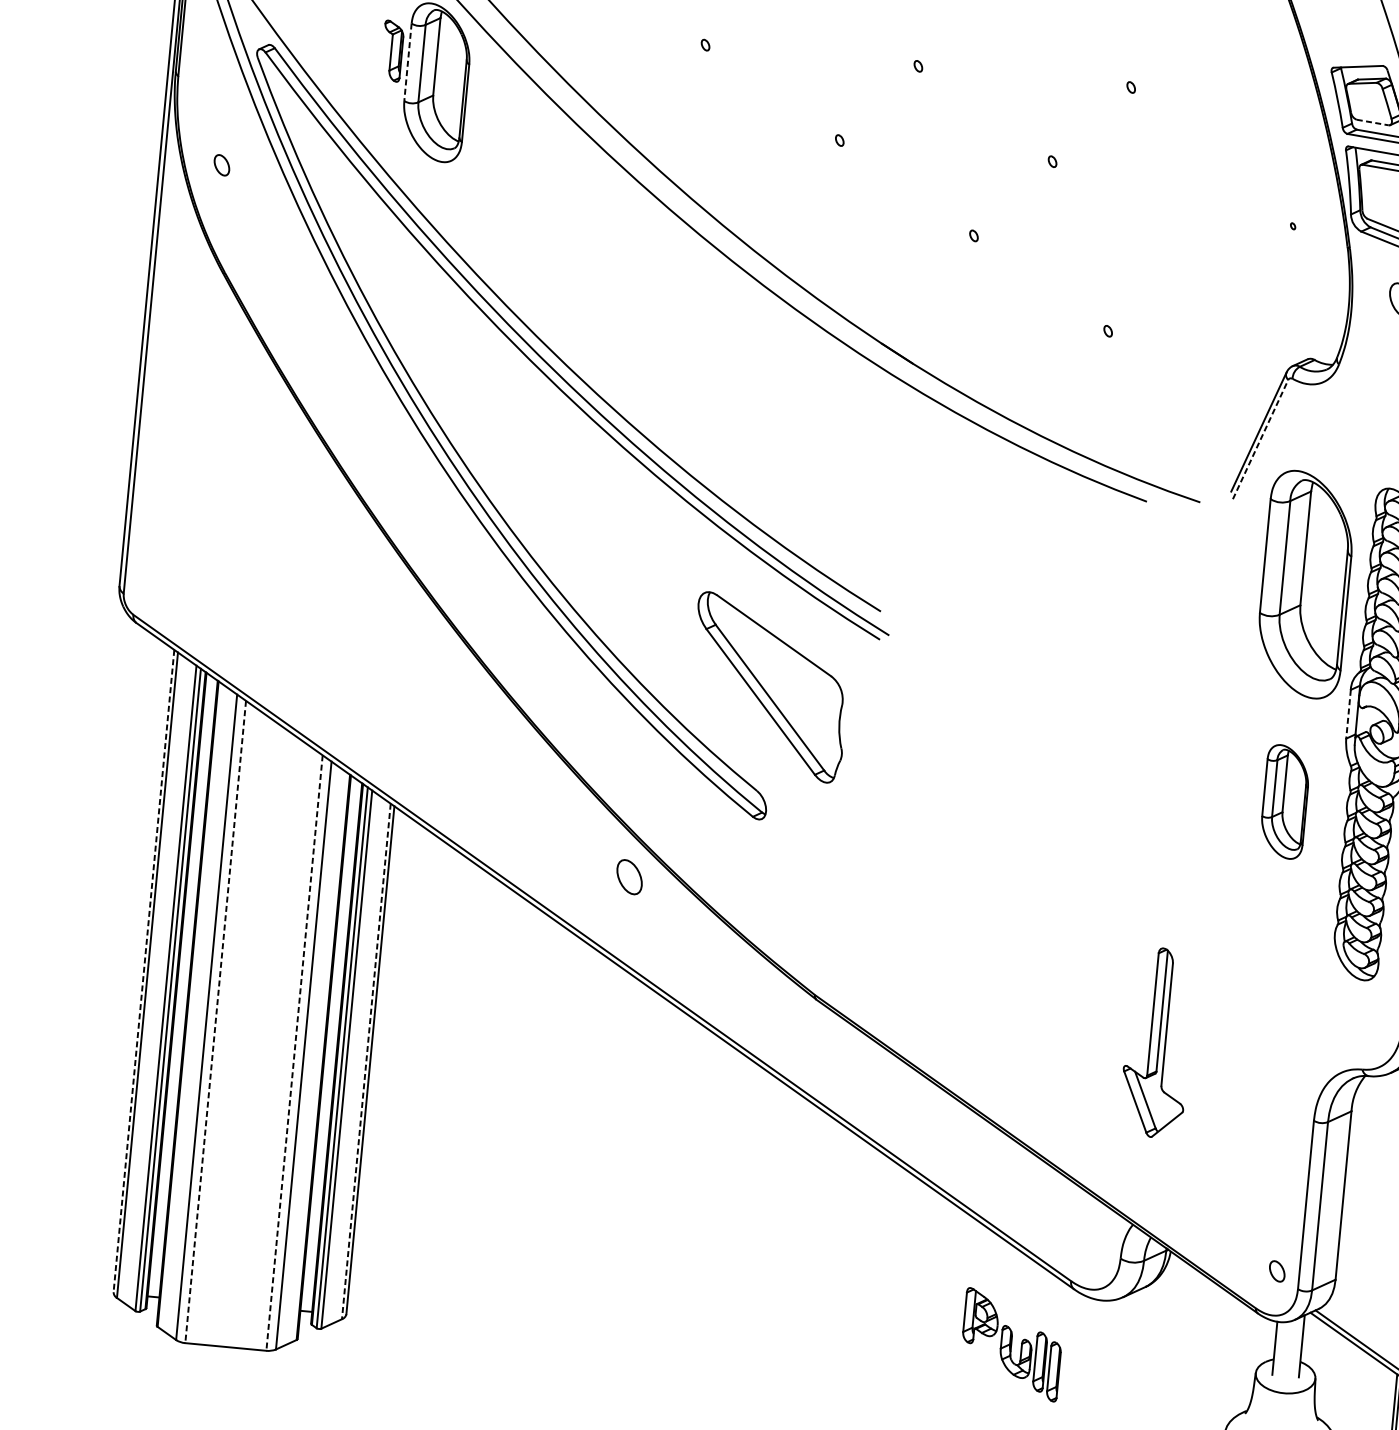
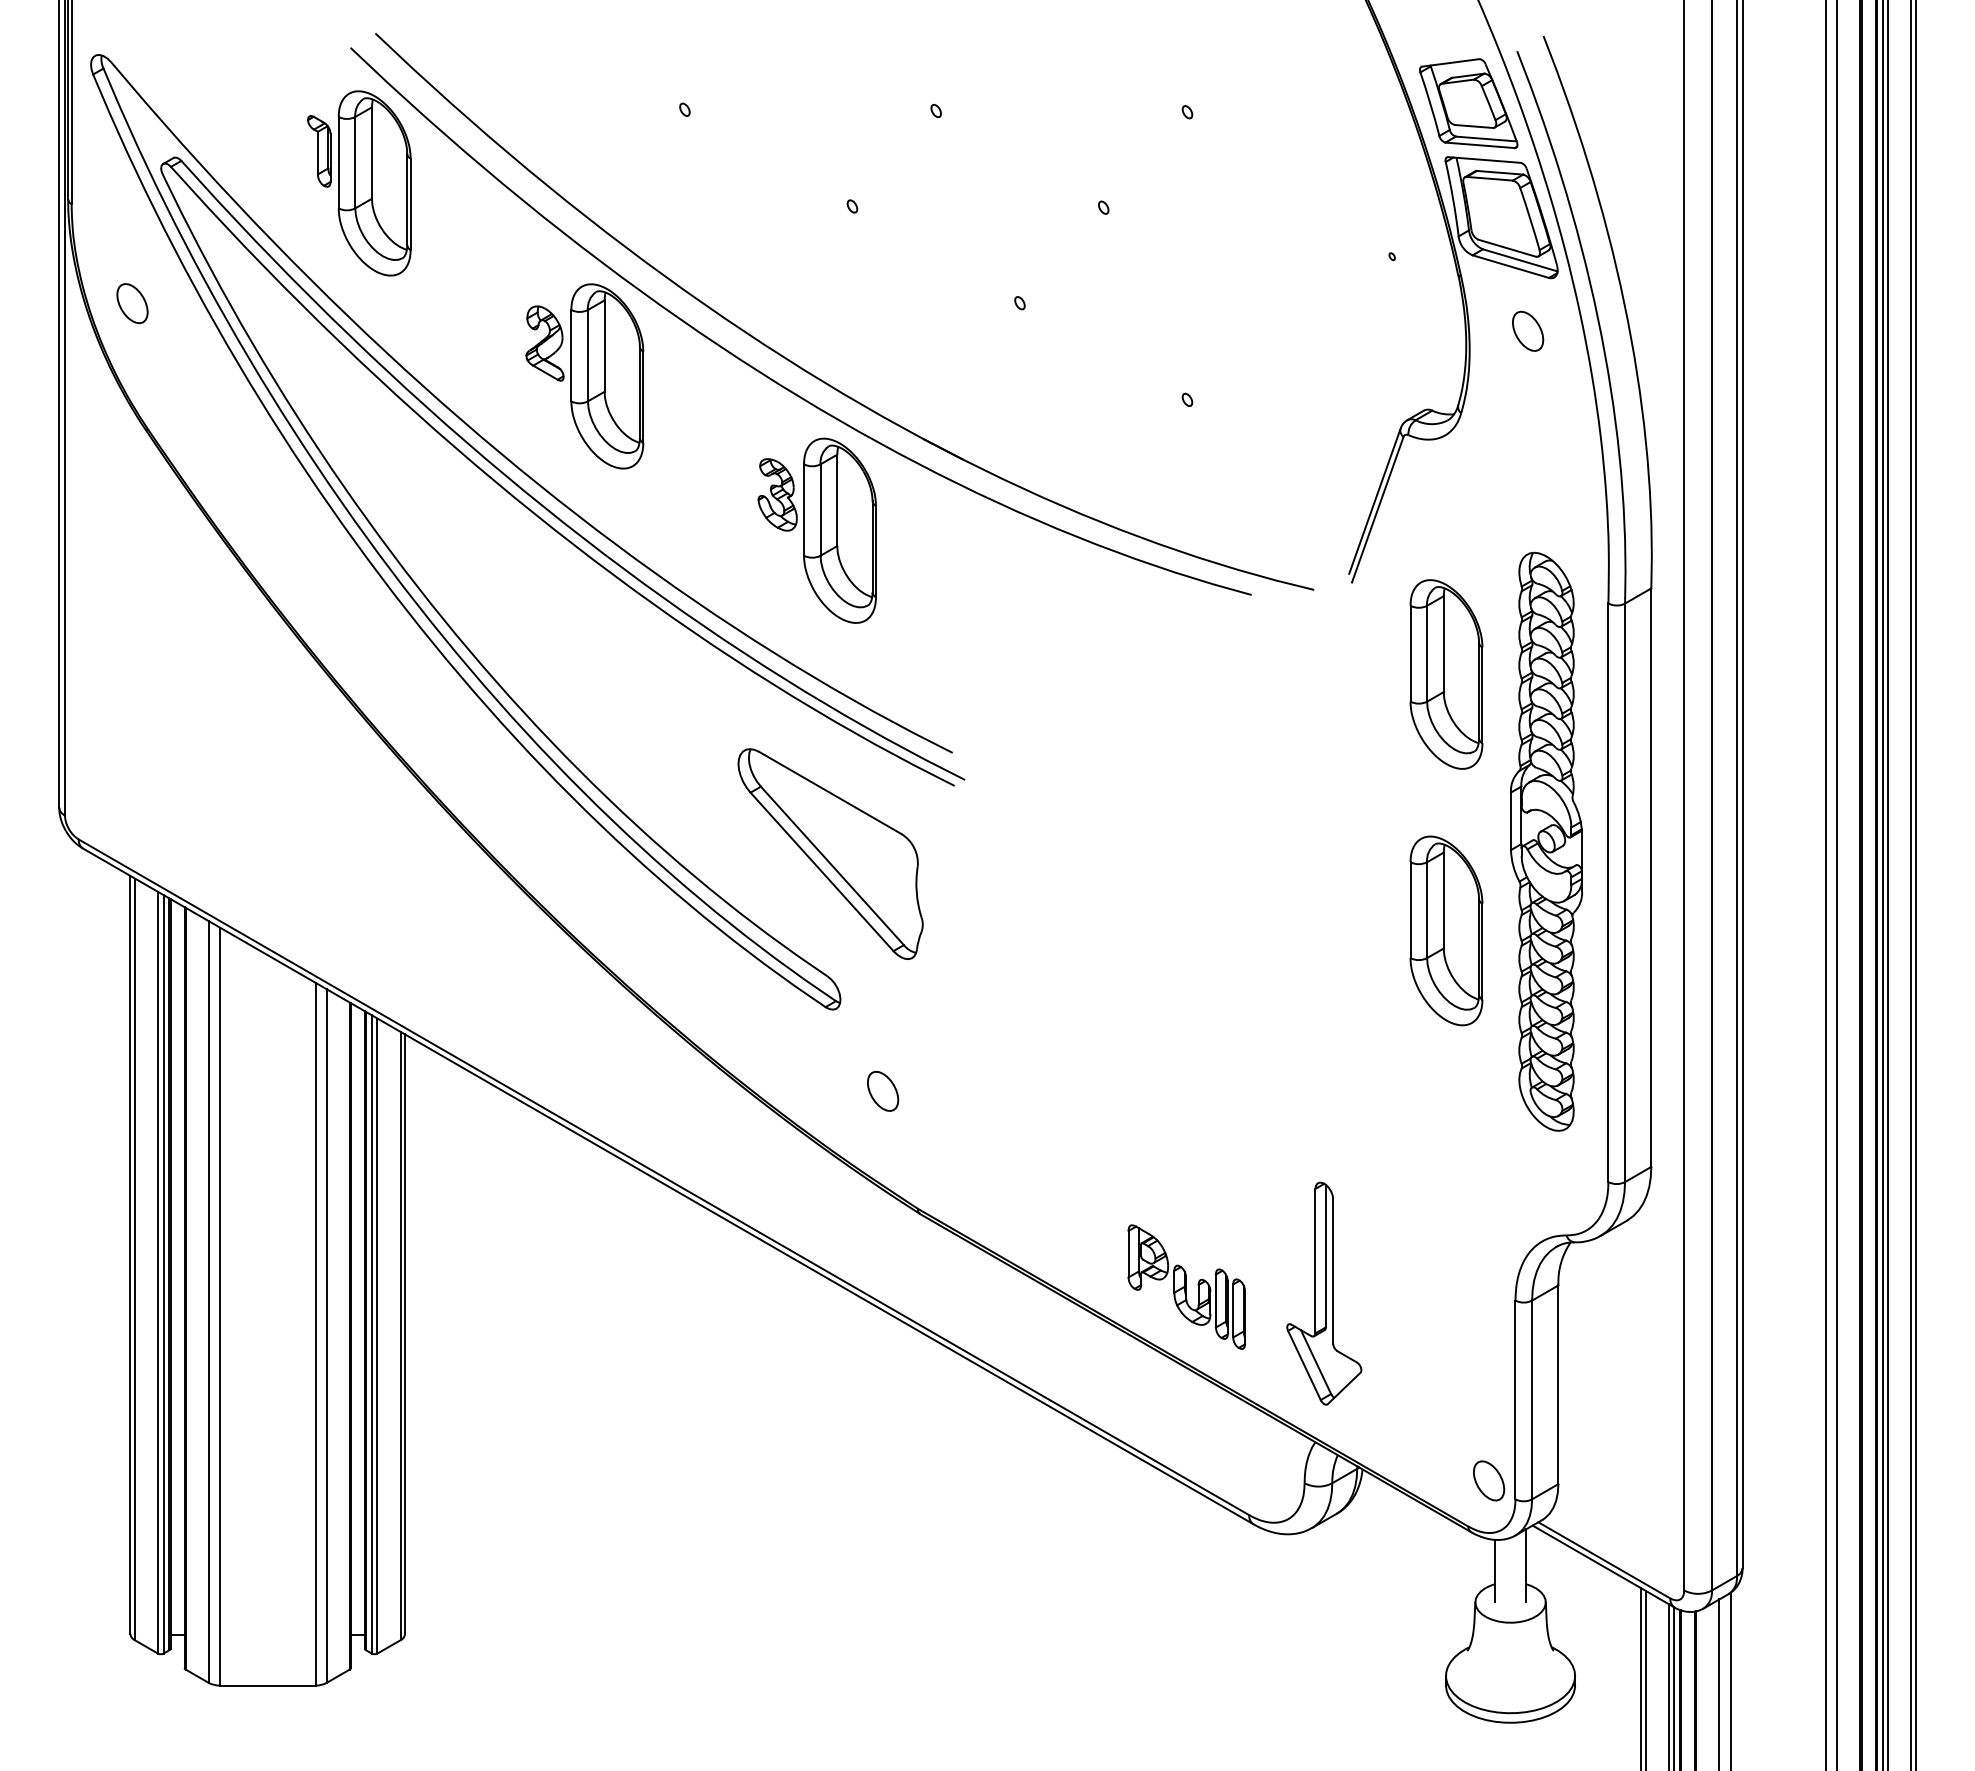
line: (407, 62) -> (338, 162), dashed -> solid
line: (1373, 122) -> (1474, 126), dashed -> solid
part: (221, 165) -> (132, 303), size x1.67
part: (599, 263) -> (584, 376), added
part: (783, 412) -> (816, 530), added
line: (1260, 439) -> (1377, 509), dashed -> solid
part: (1305, 584) -> (1446, 674), size x0.71
line: (1348, 714) -> (1511, 821), dashed -> solid
part: (1285, 801) -> (1446, 930), size x1.43
part: (630, 876) -> (883, 1090), moved
line: (144, 970) -> (130, 1254), dashed -> solid
line: (215, 1021) -> (219, 1306), dashed -> solid
part: (1158, 1042) -> (1324, 1293), moved
line: (294, 1053) -> (315, 1334), dashed -> solid
line: (366, 1061) -> (400, 1336), dashed -> solid
part: (1277, 1271) -> (1489, 1480), size x1.67
part: (1011, 1344) -> (1186, 1286), moved

